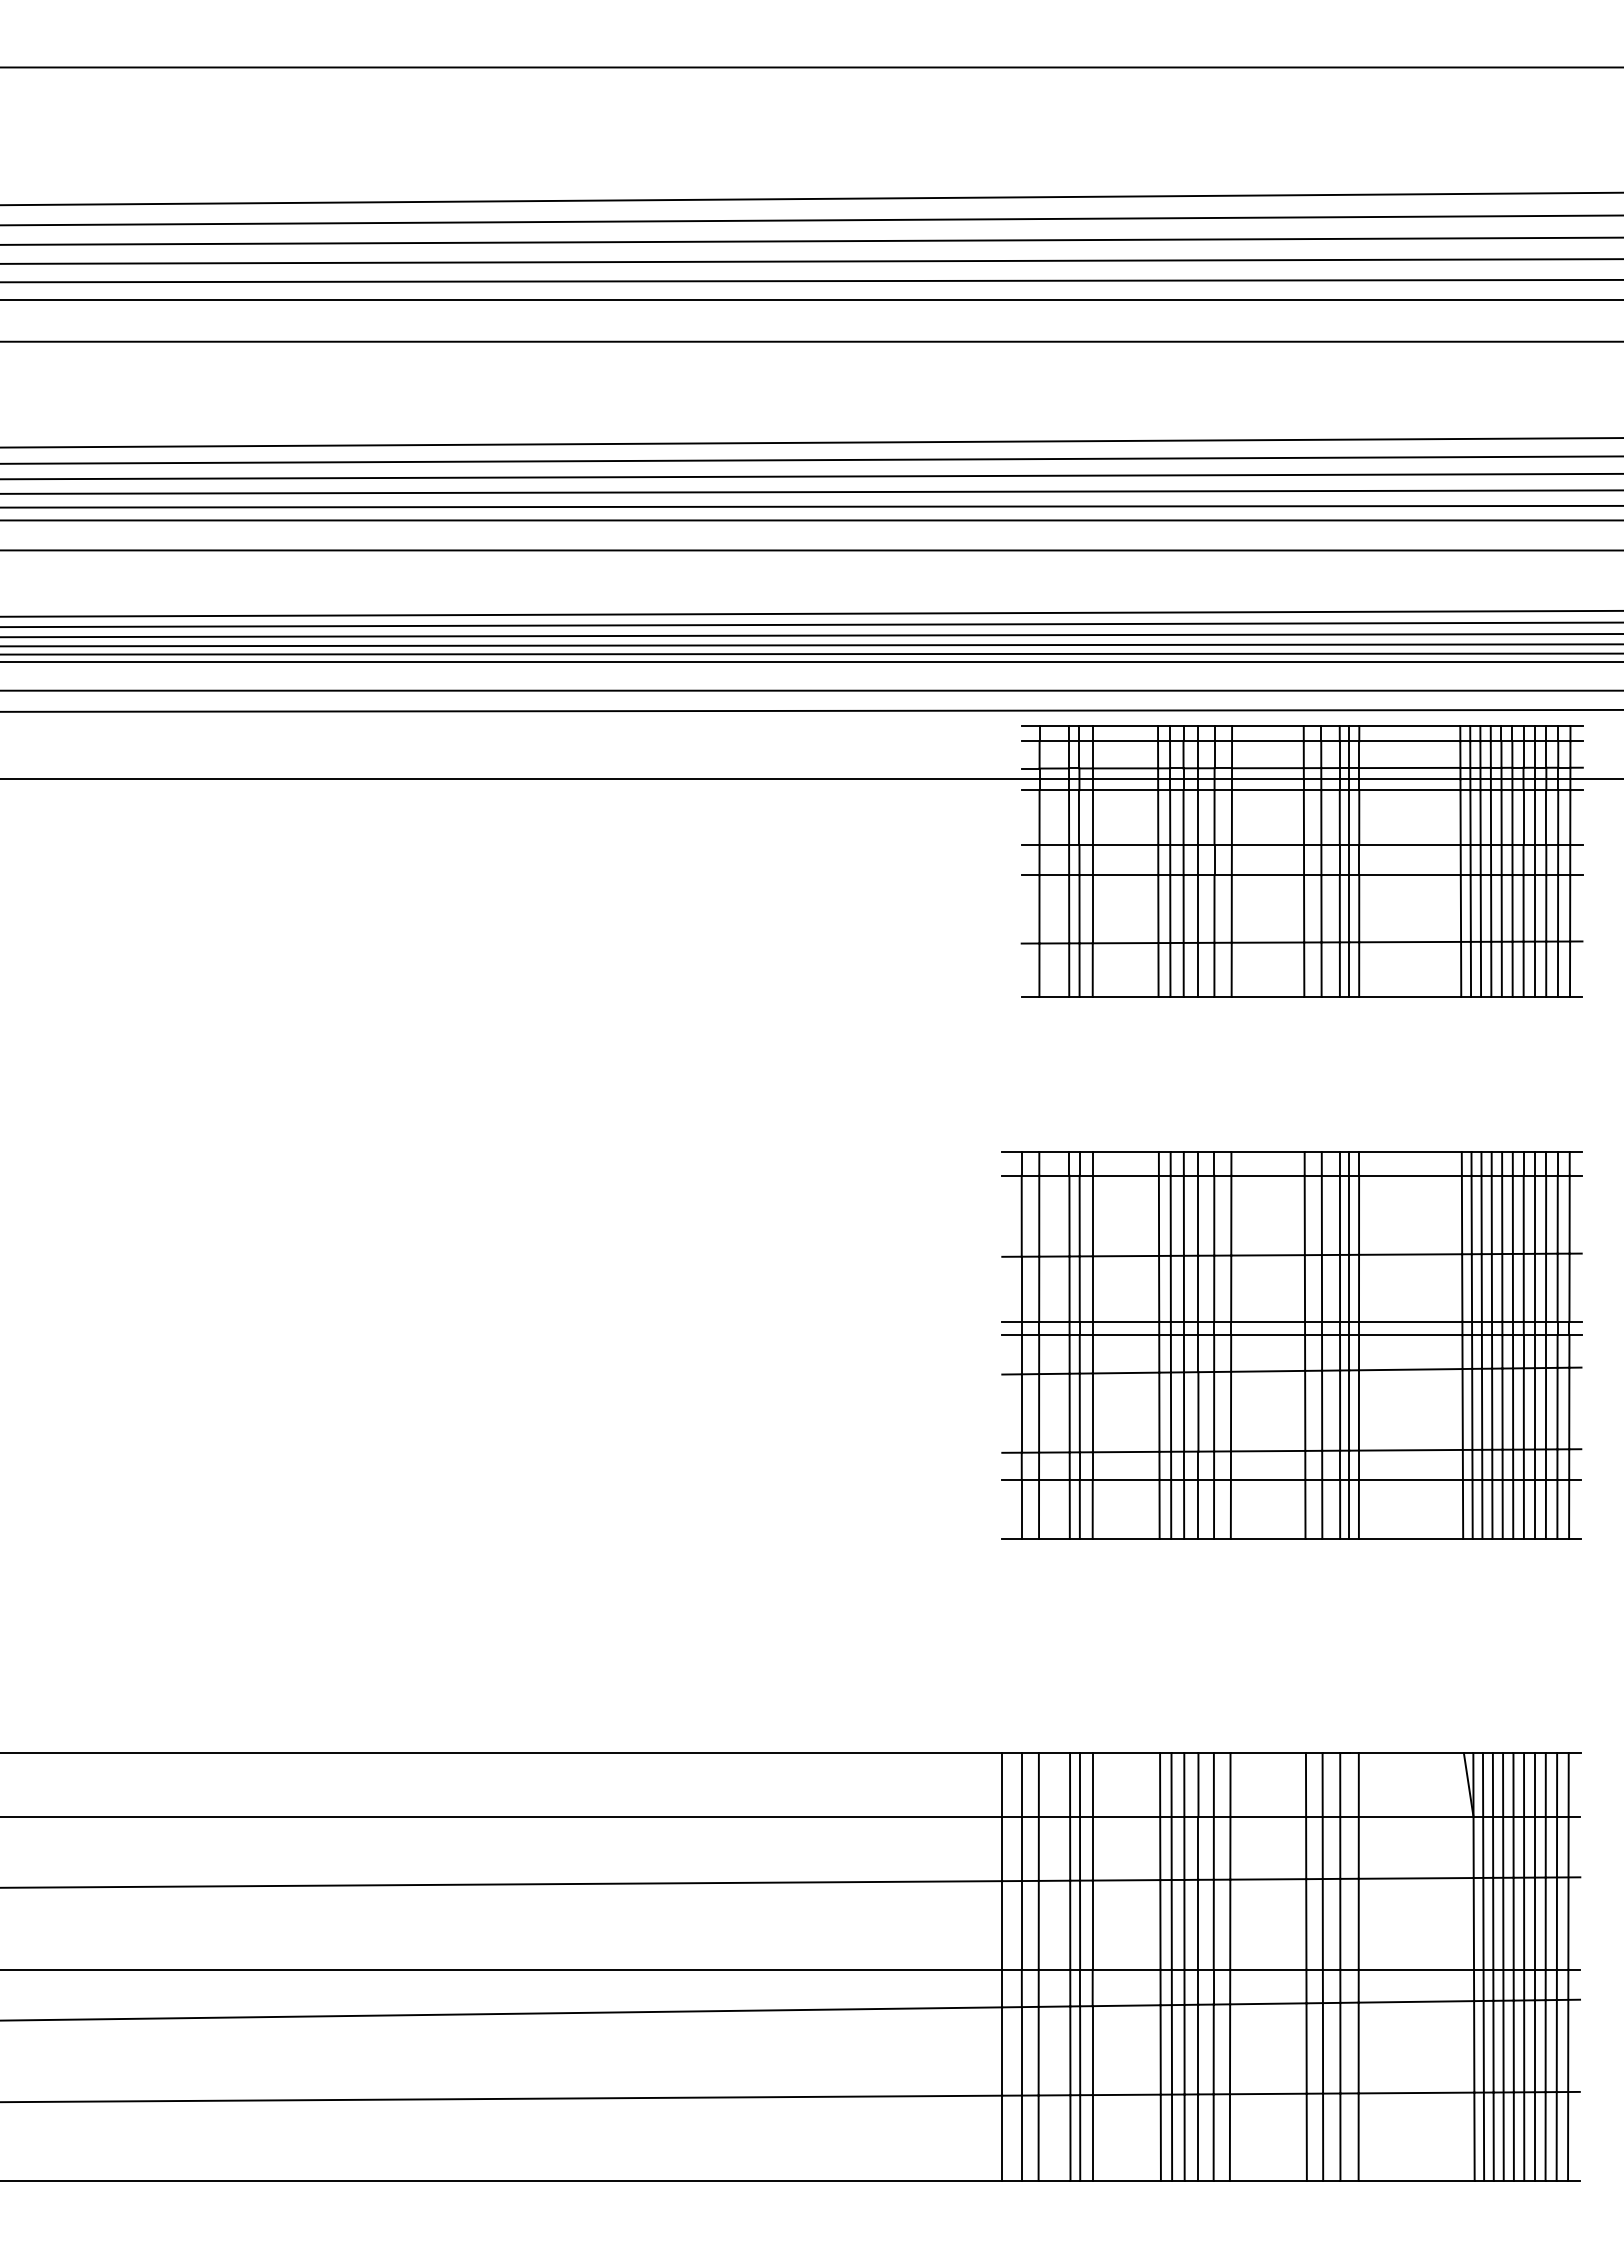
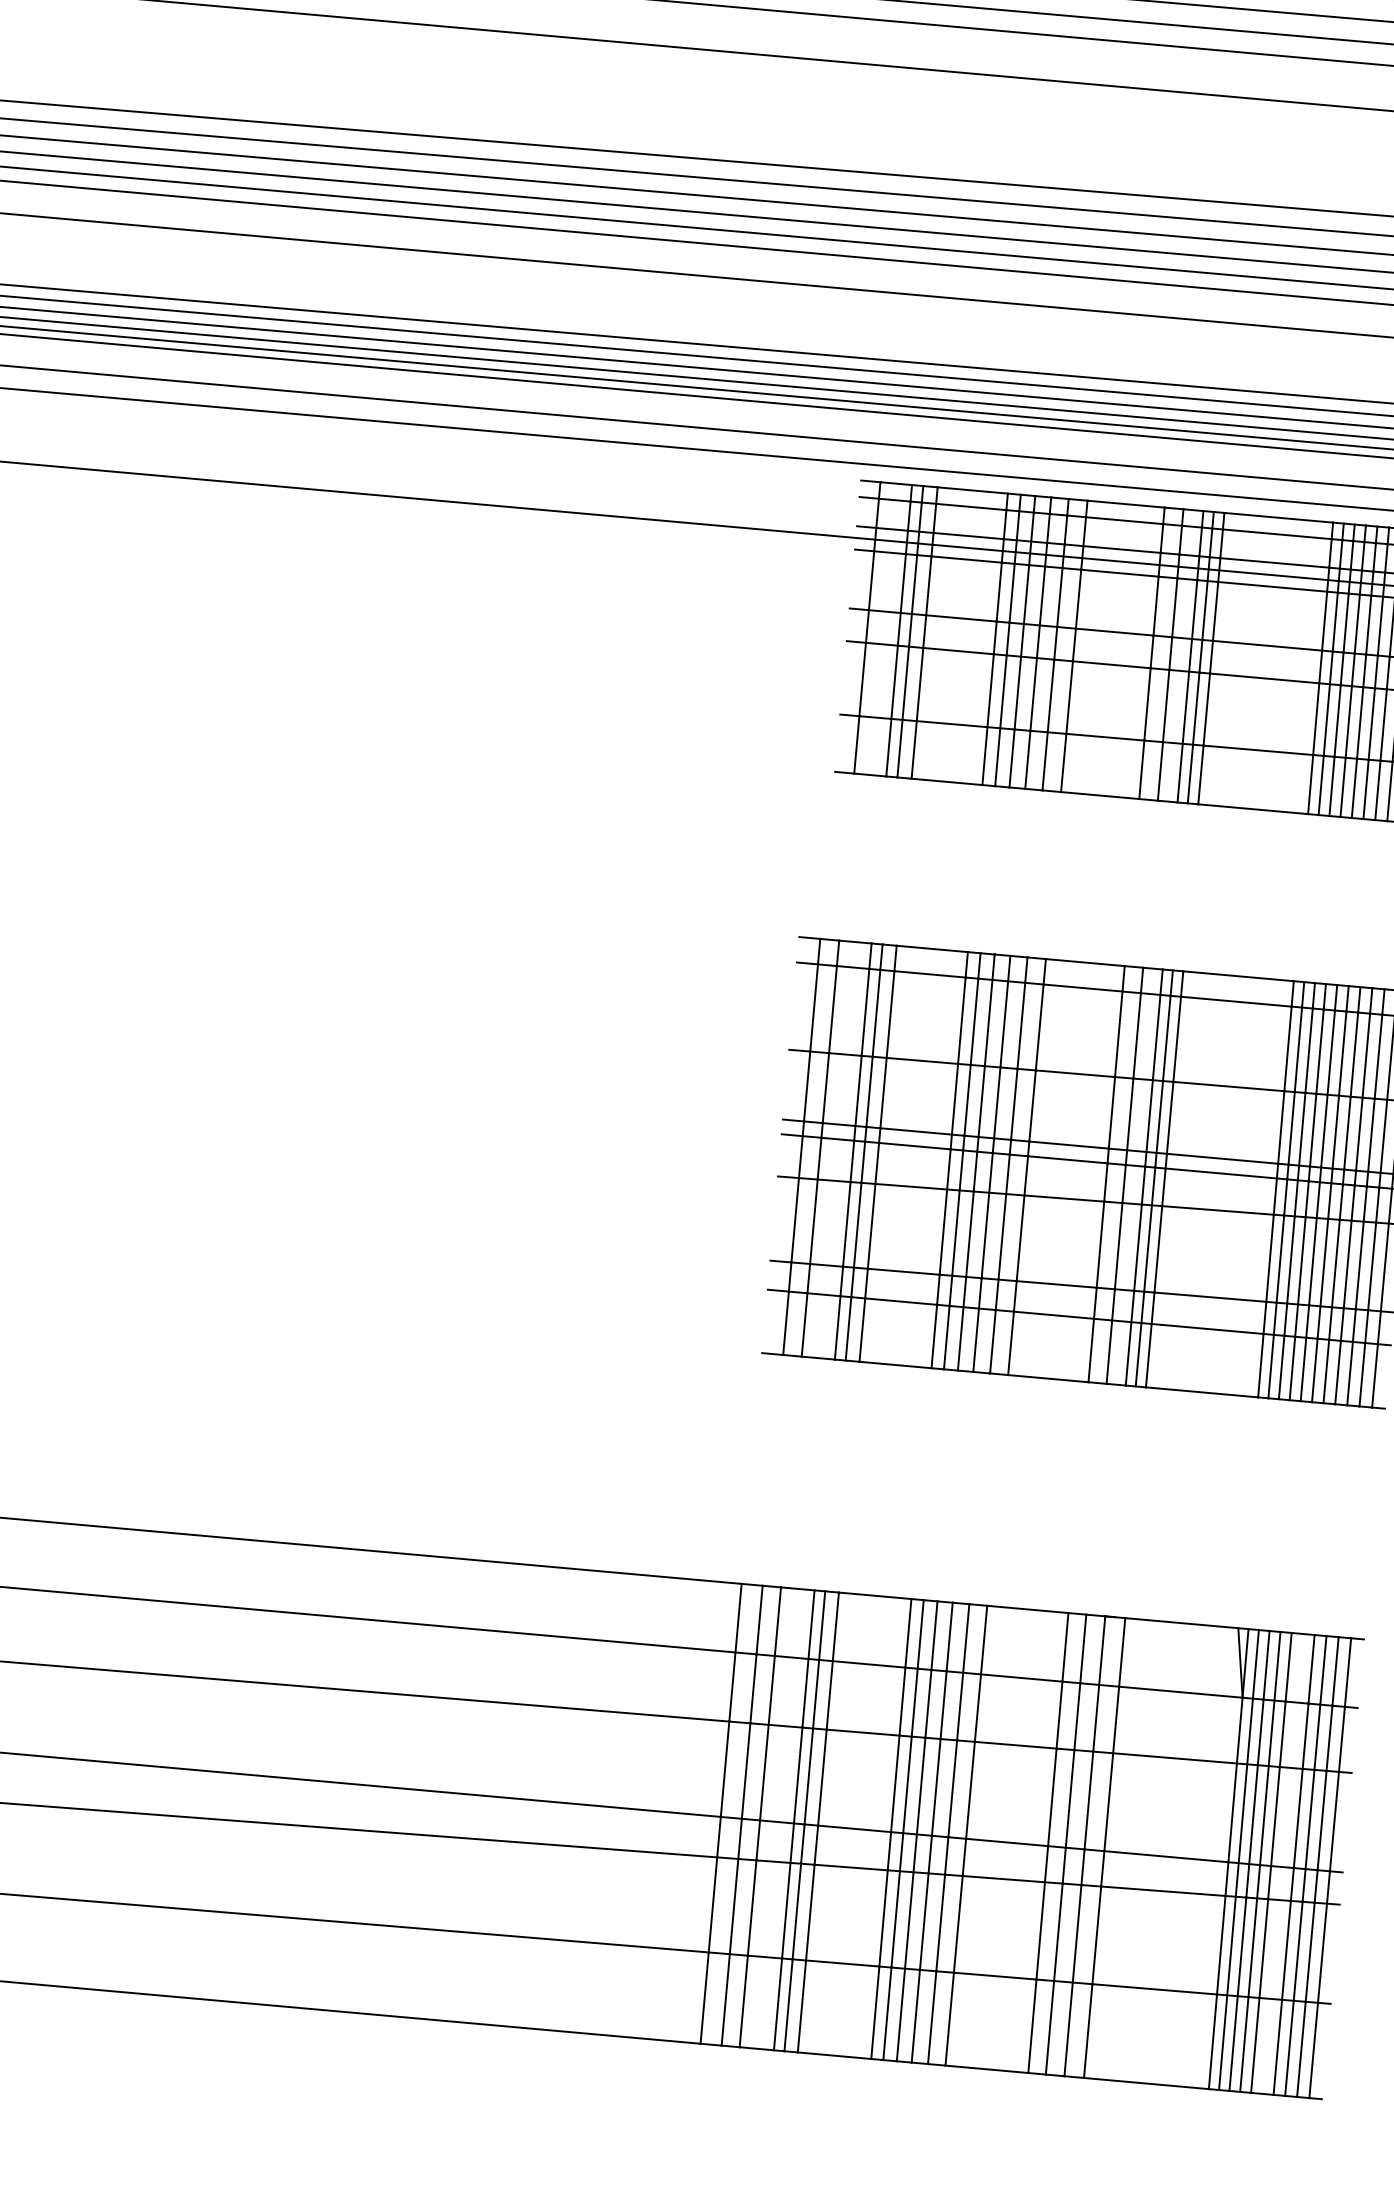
line: (1524, 1966) -> (1283, 1863), removed

